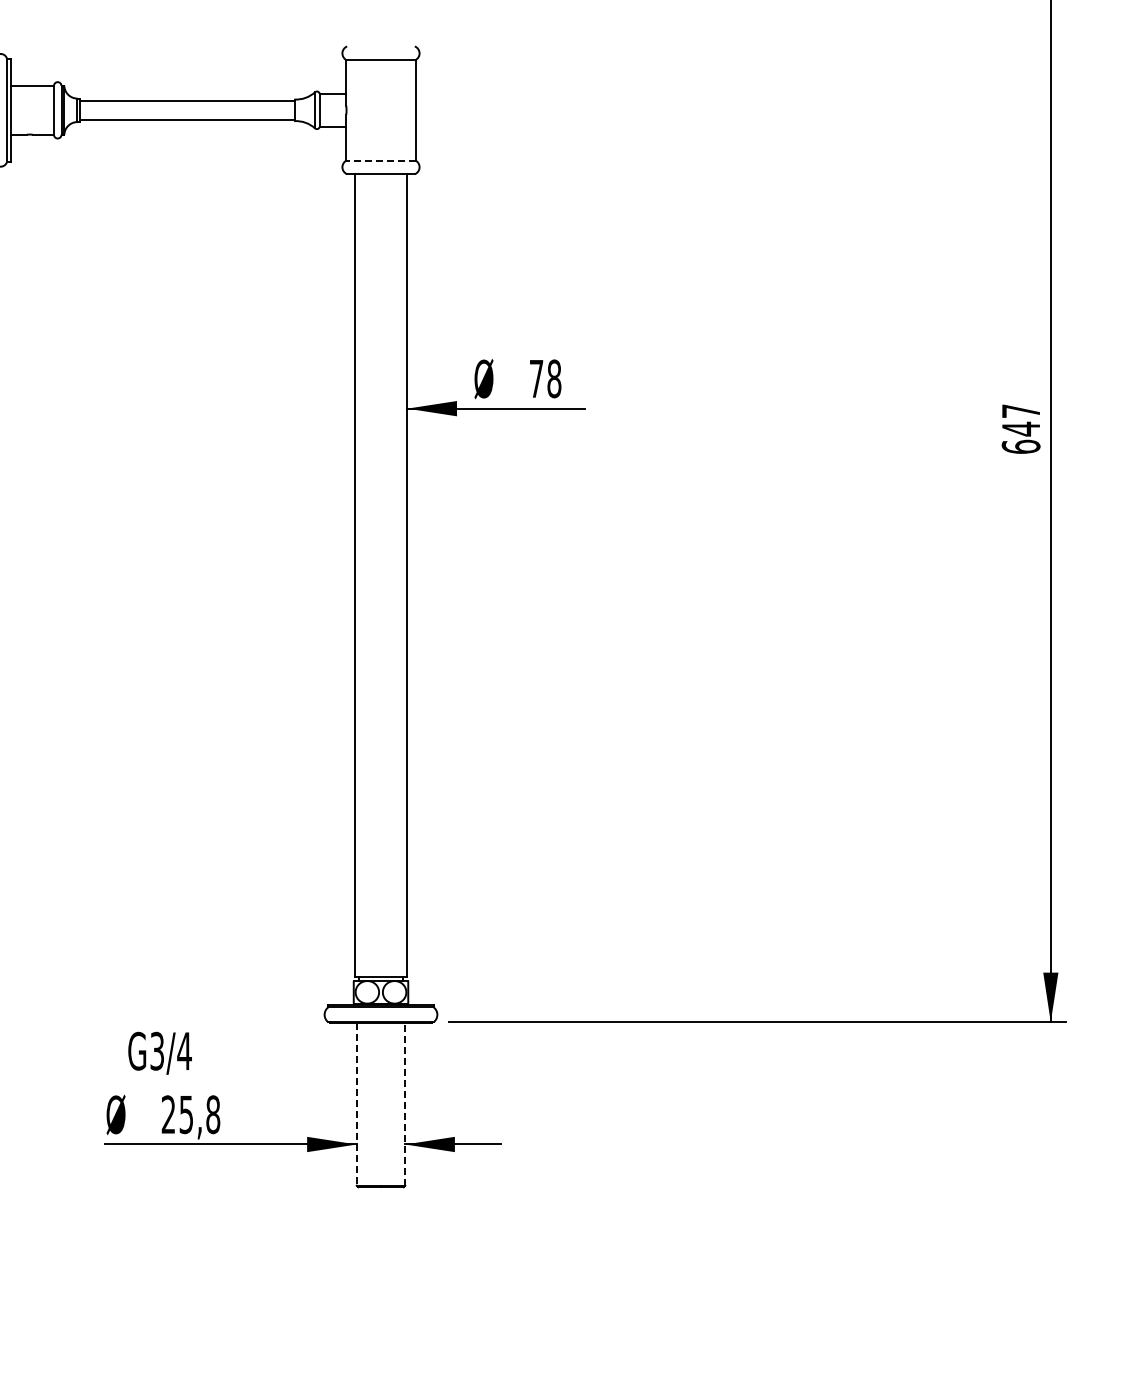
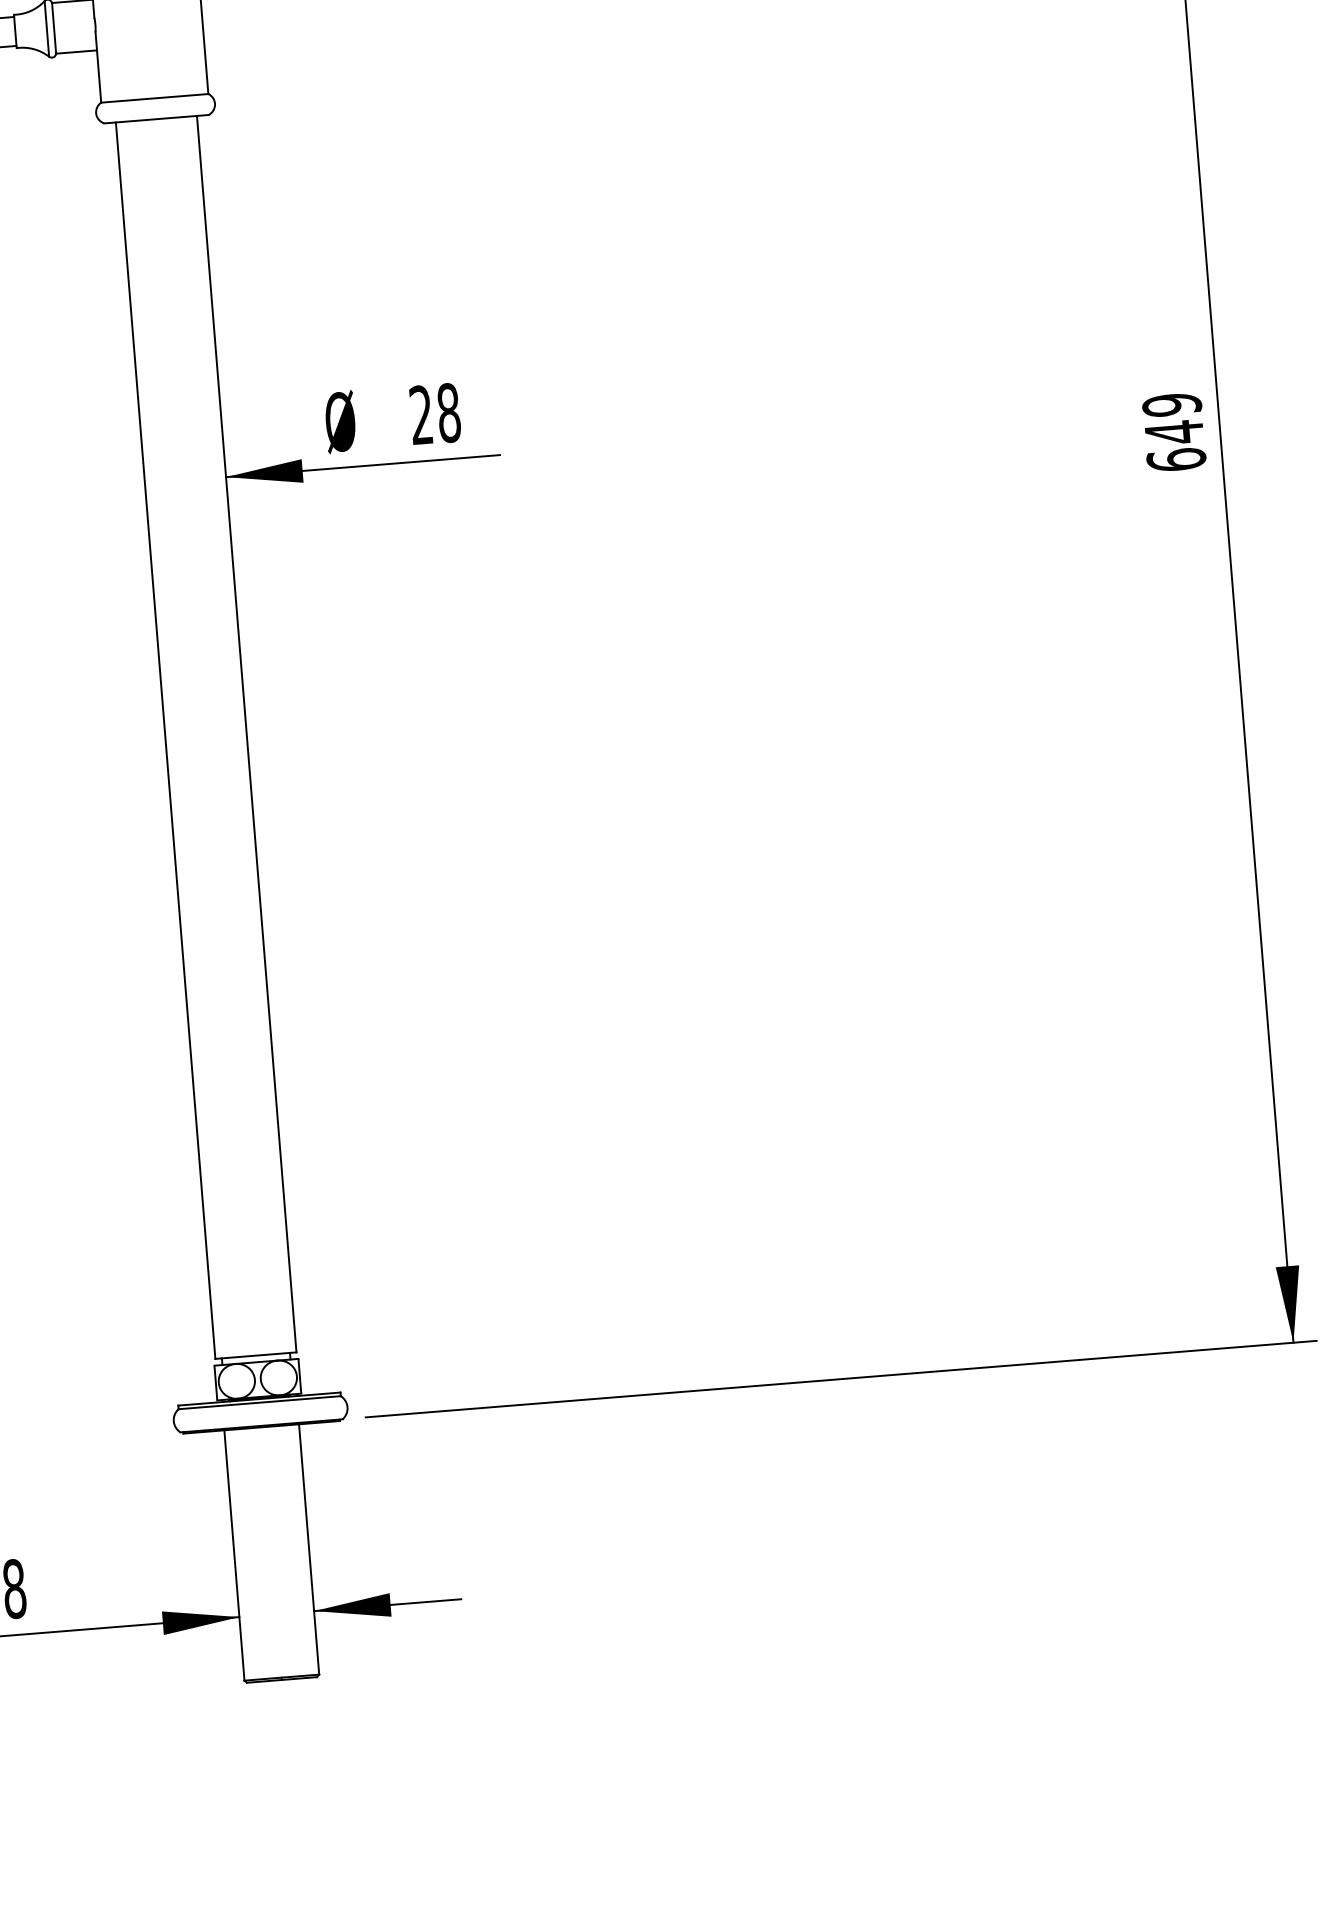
line: (381, 160) -> (155, 97), dashed -> solid
text: (536, 378) -> (421, 414), 78 -> 28
text: (1020, 411) -> (1171, 405), 647 -> 649
line: (405, 1104) -> (309, 1549), dashed -> solid
line: (356, 1105) -> (234, 1557), dashed -> solid

